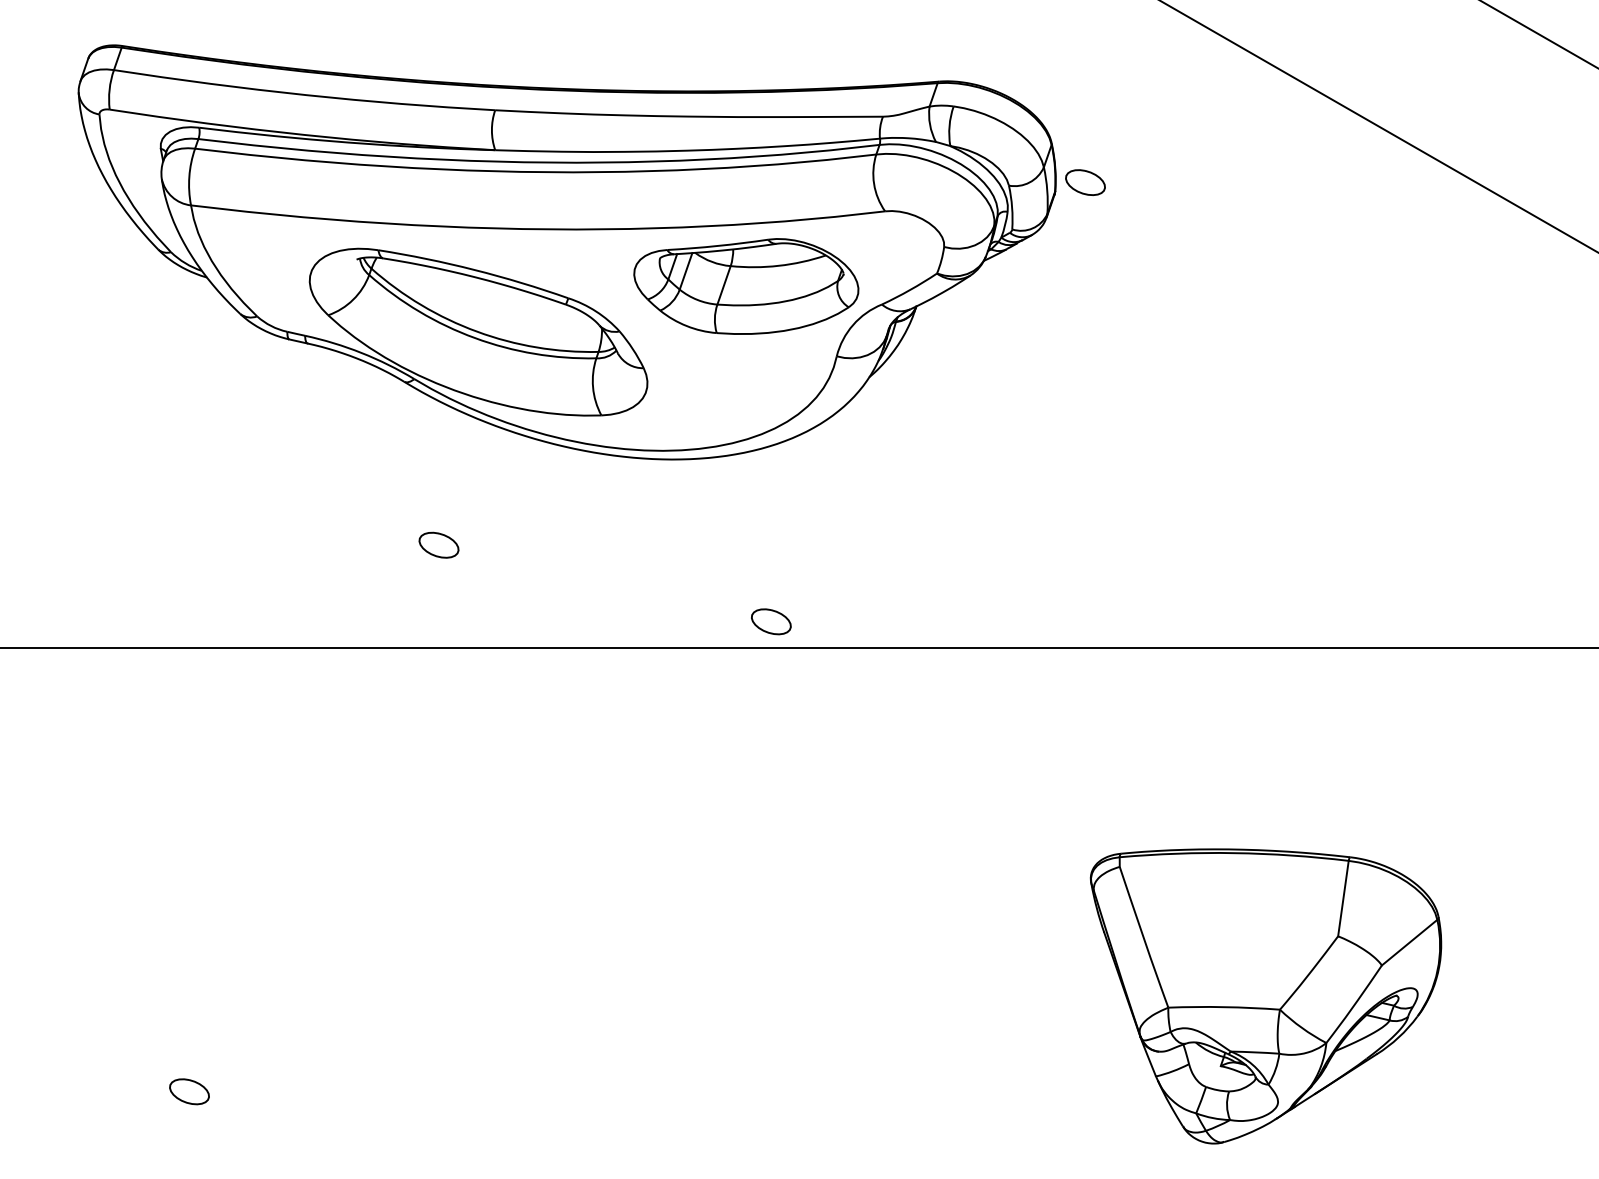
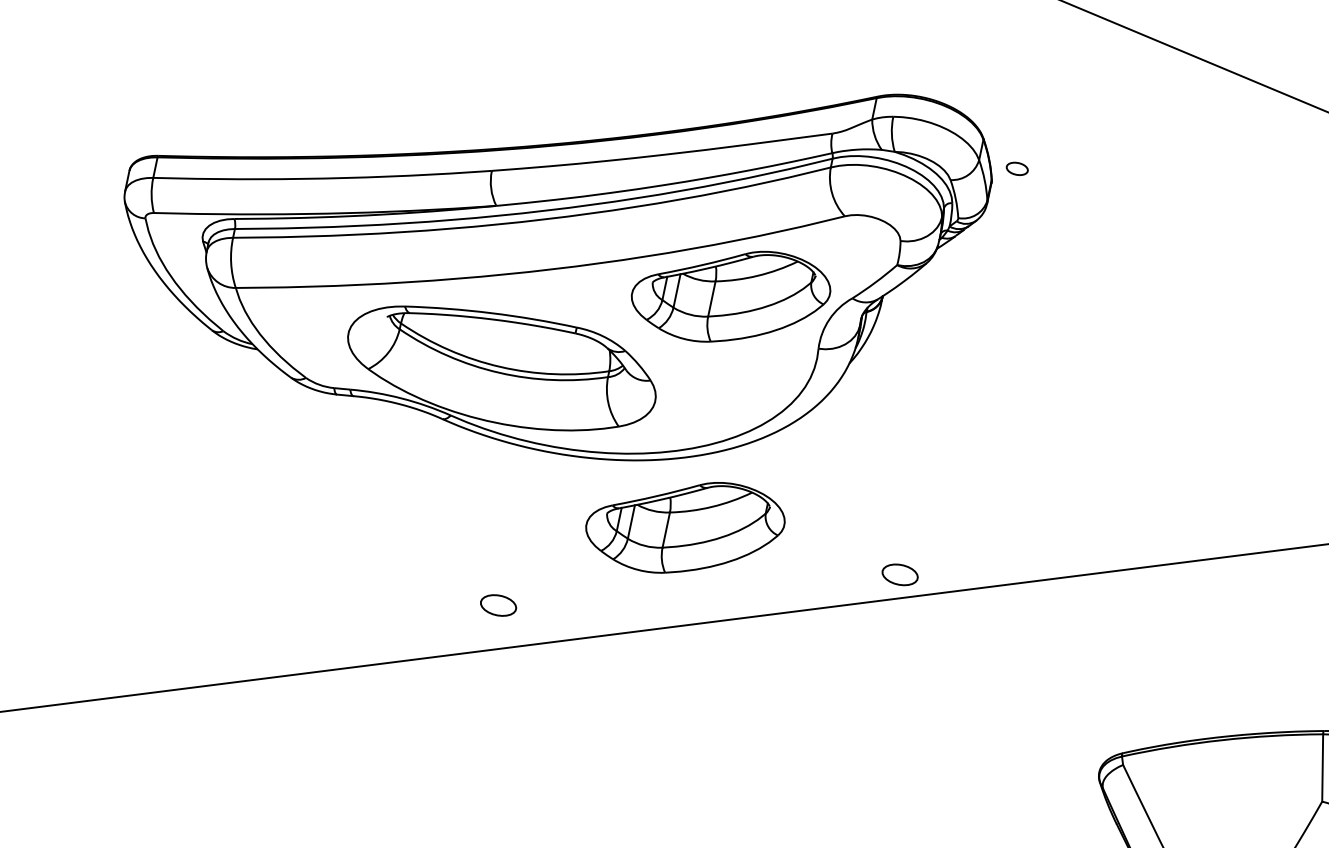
part: (1085, 182) -> (1017, 168), size x0.6
part: (662, 539) -> (686, 528), added
part: (438, 544) -> (498, 604), moved
part: (771, 621) -> (900, 574), moved

